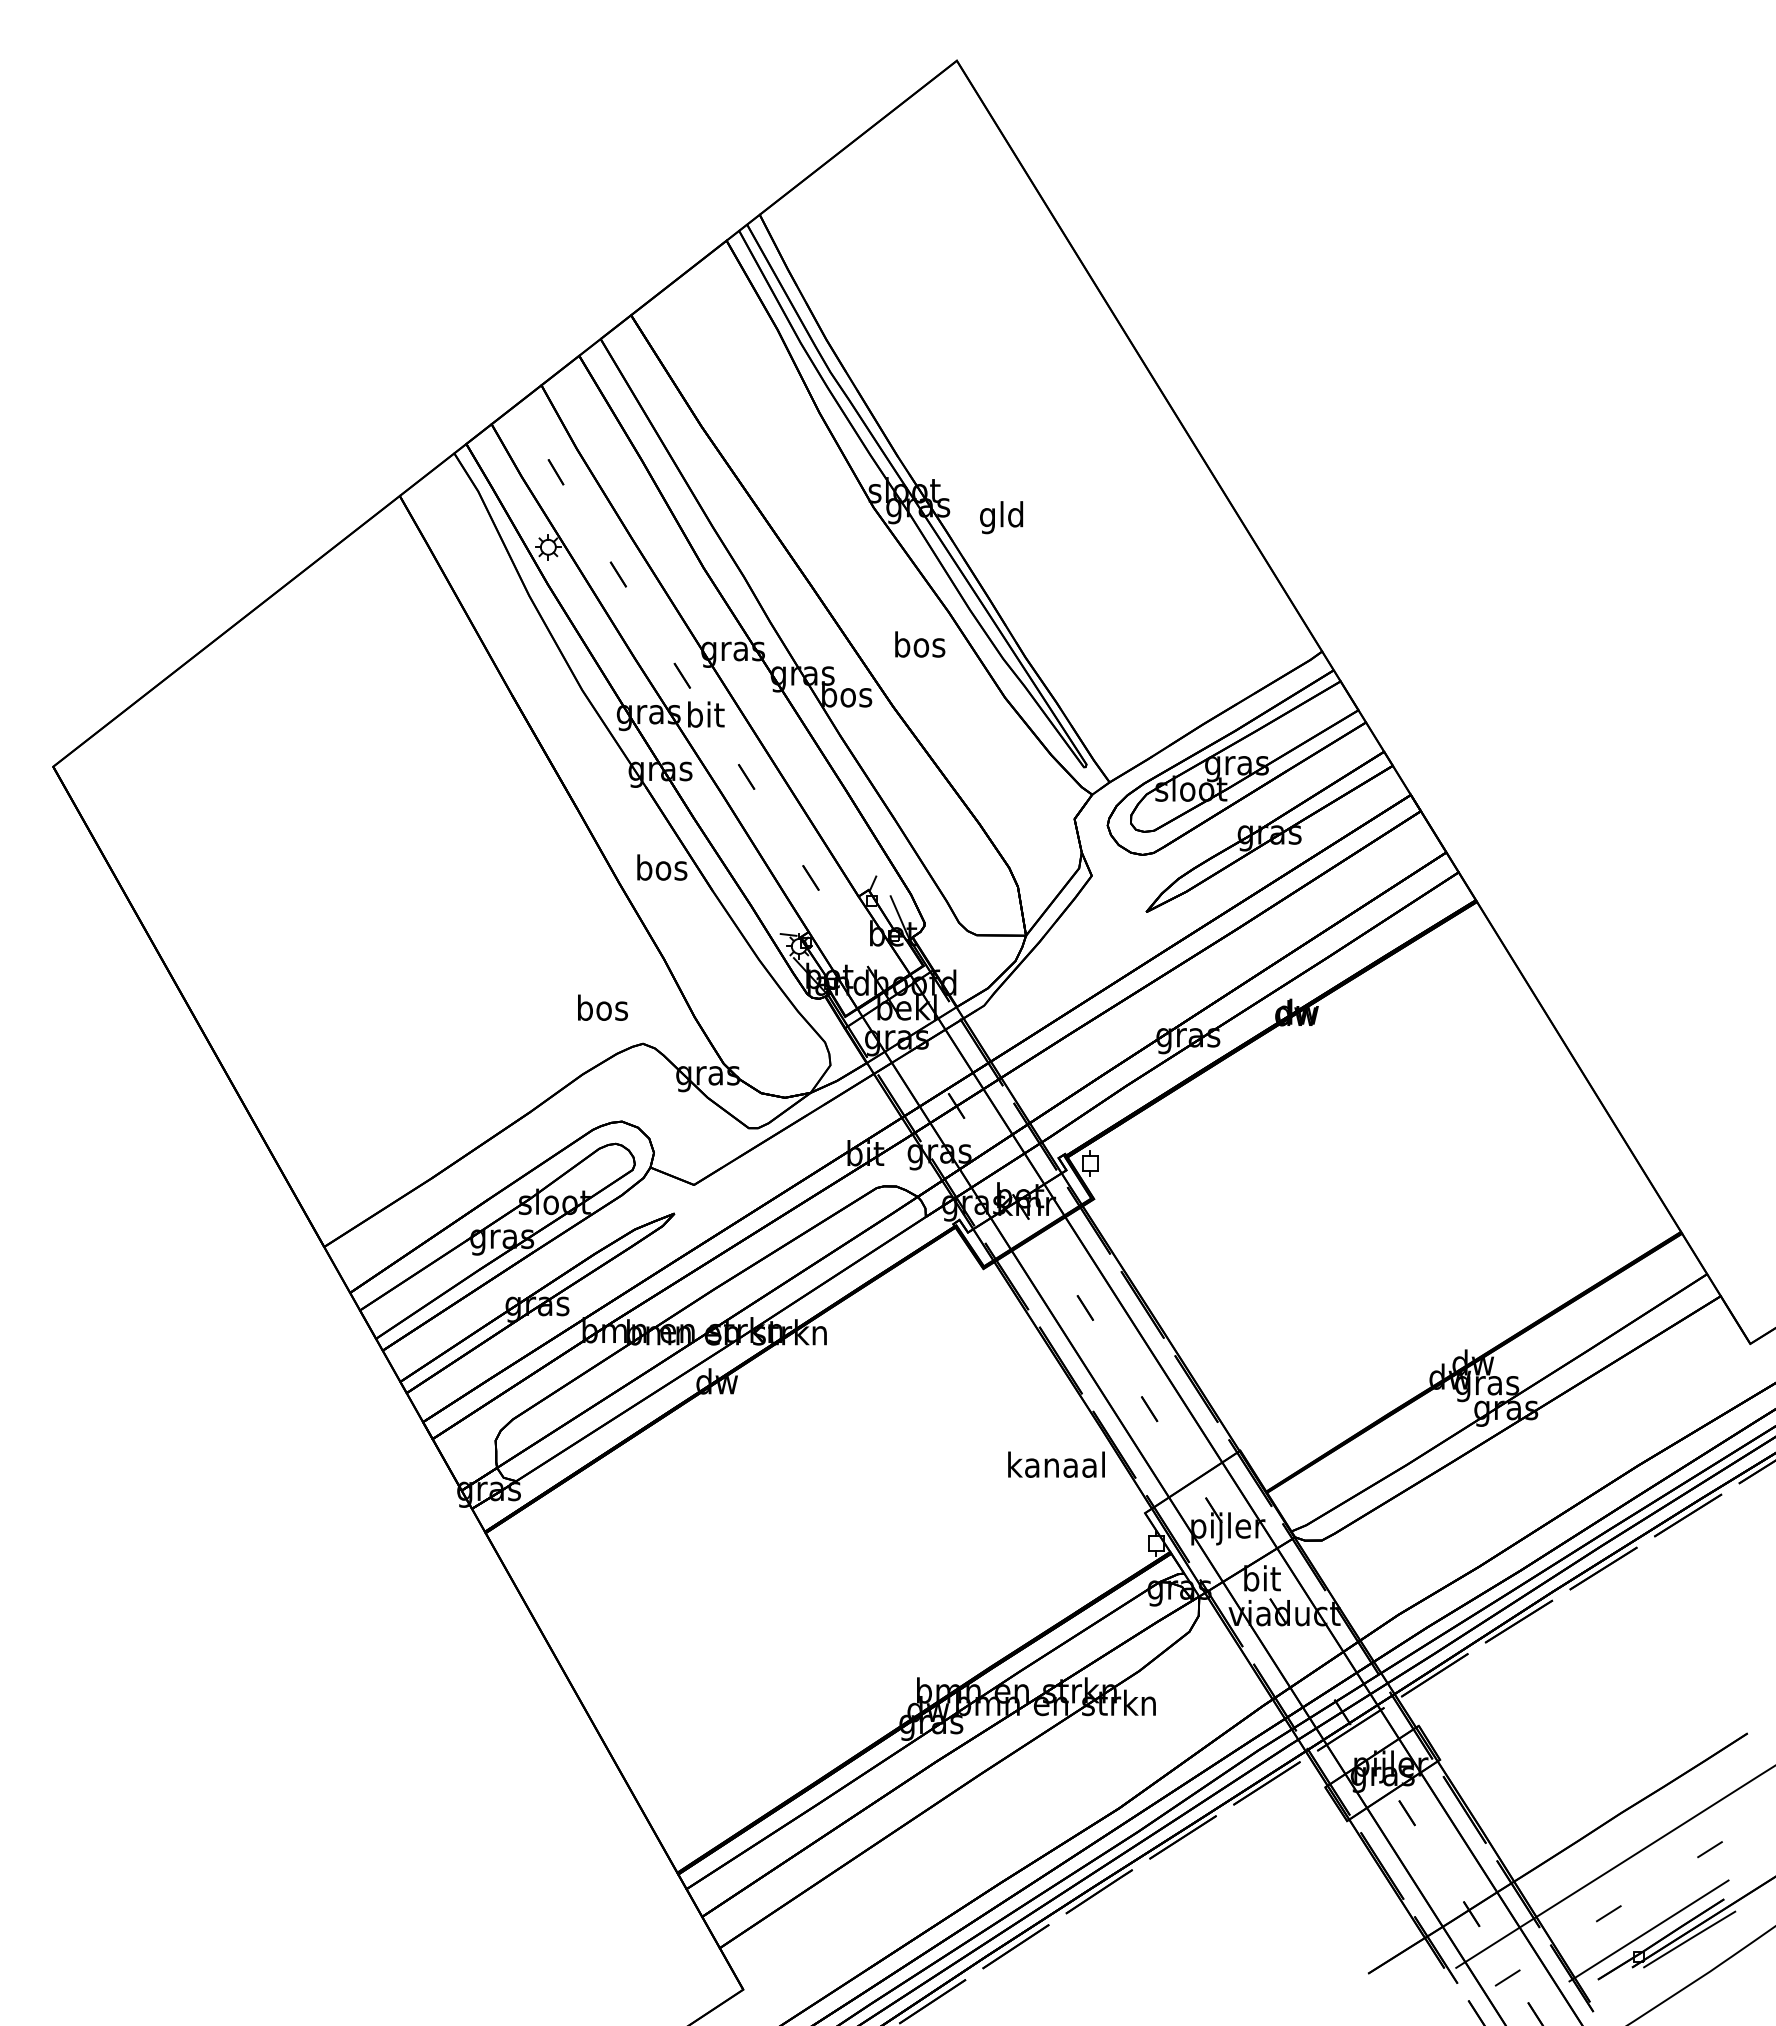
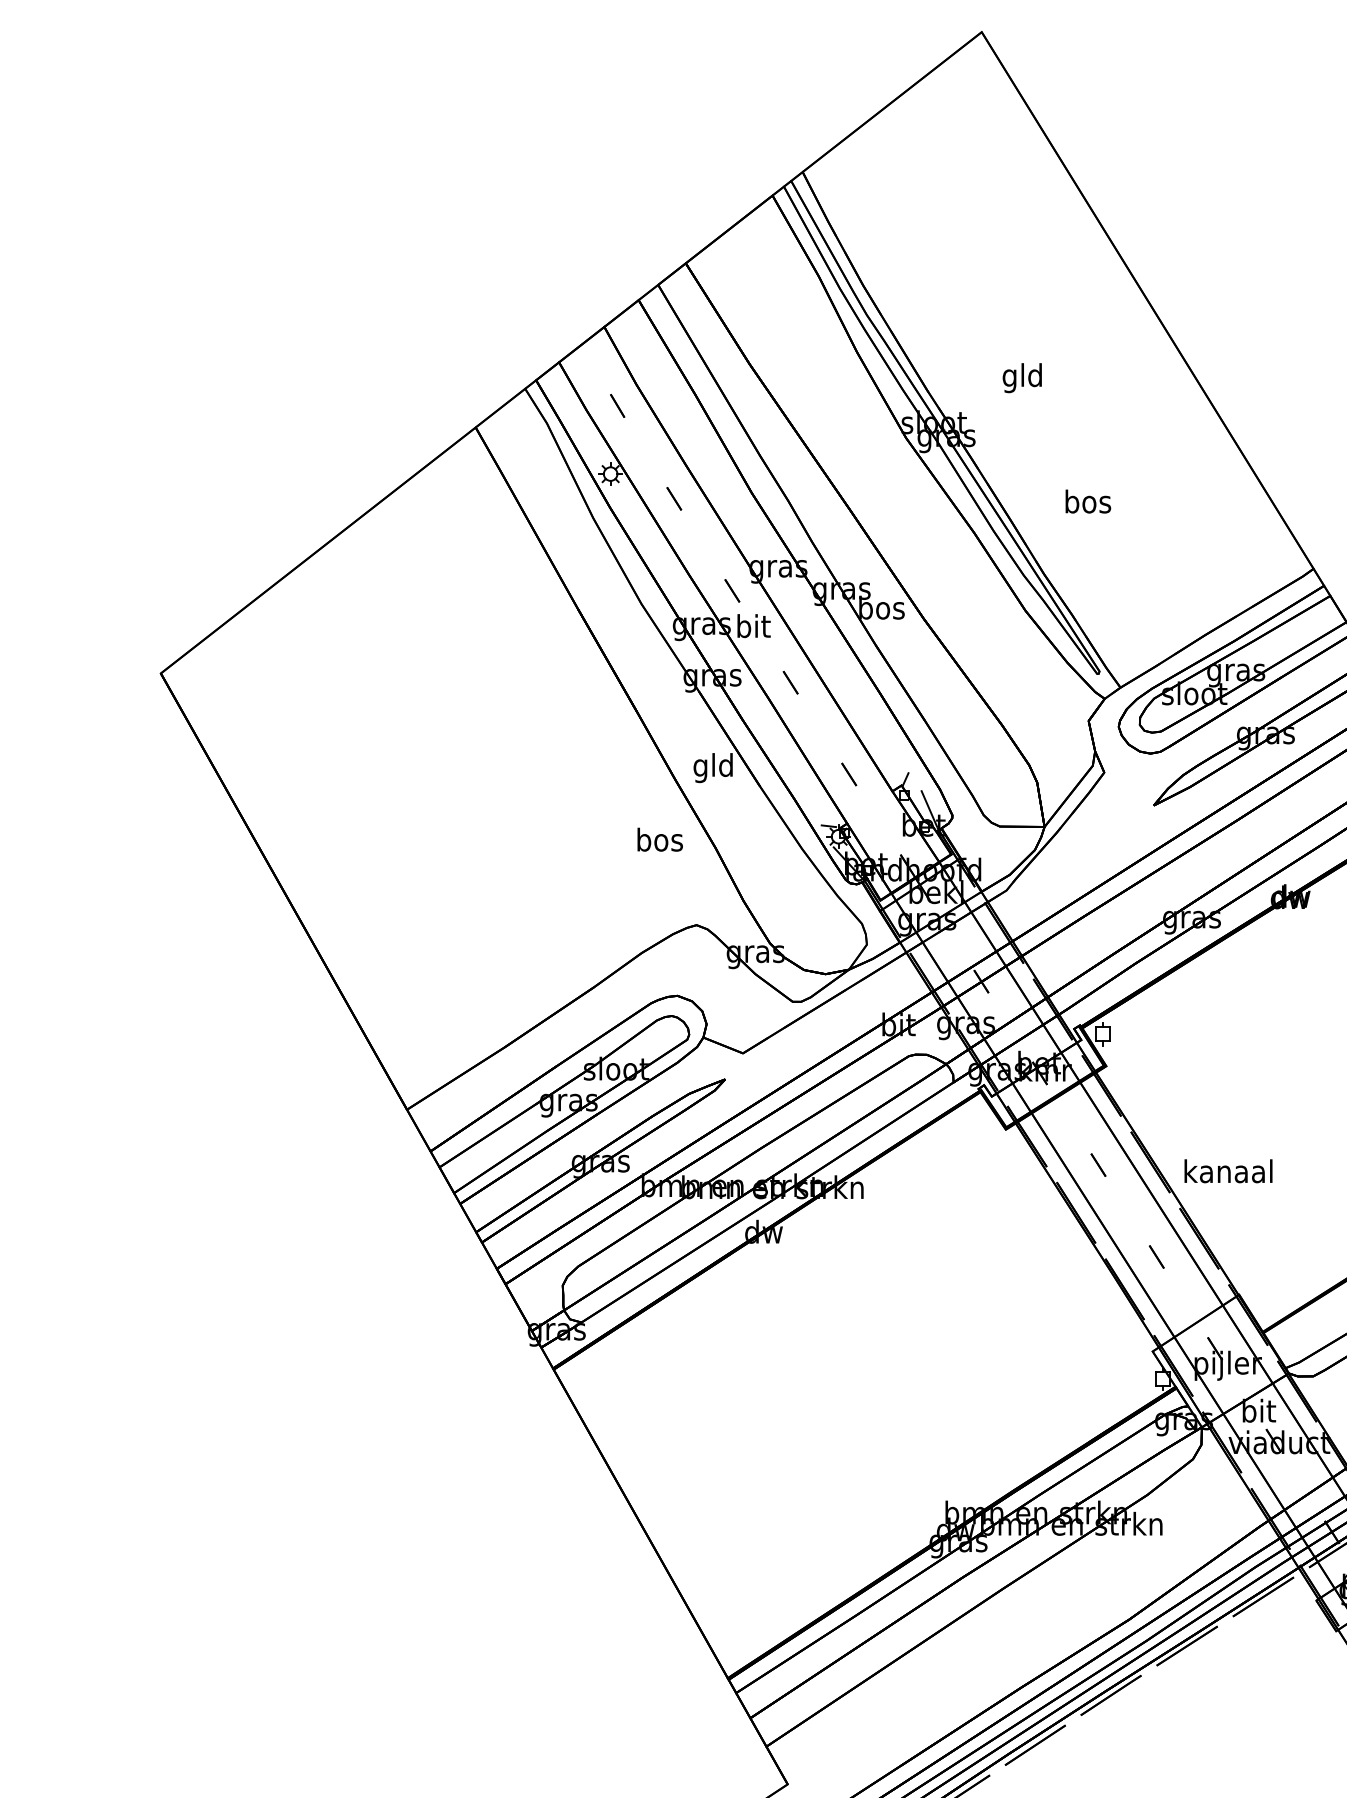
text: (1001, 517) -> (1022, 378), moved
text: (920, 644) -> (1088, 501), moved
text: (662, 870) -> (714, 767), bos -> gld
text: (602, 1007) -> (659, 839), moved
text: (1056, 1464) -> (1228, 1171), moved

